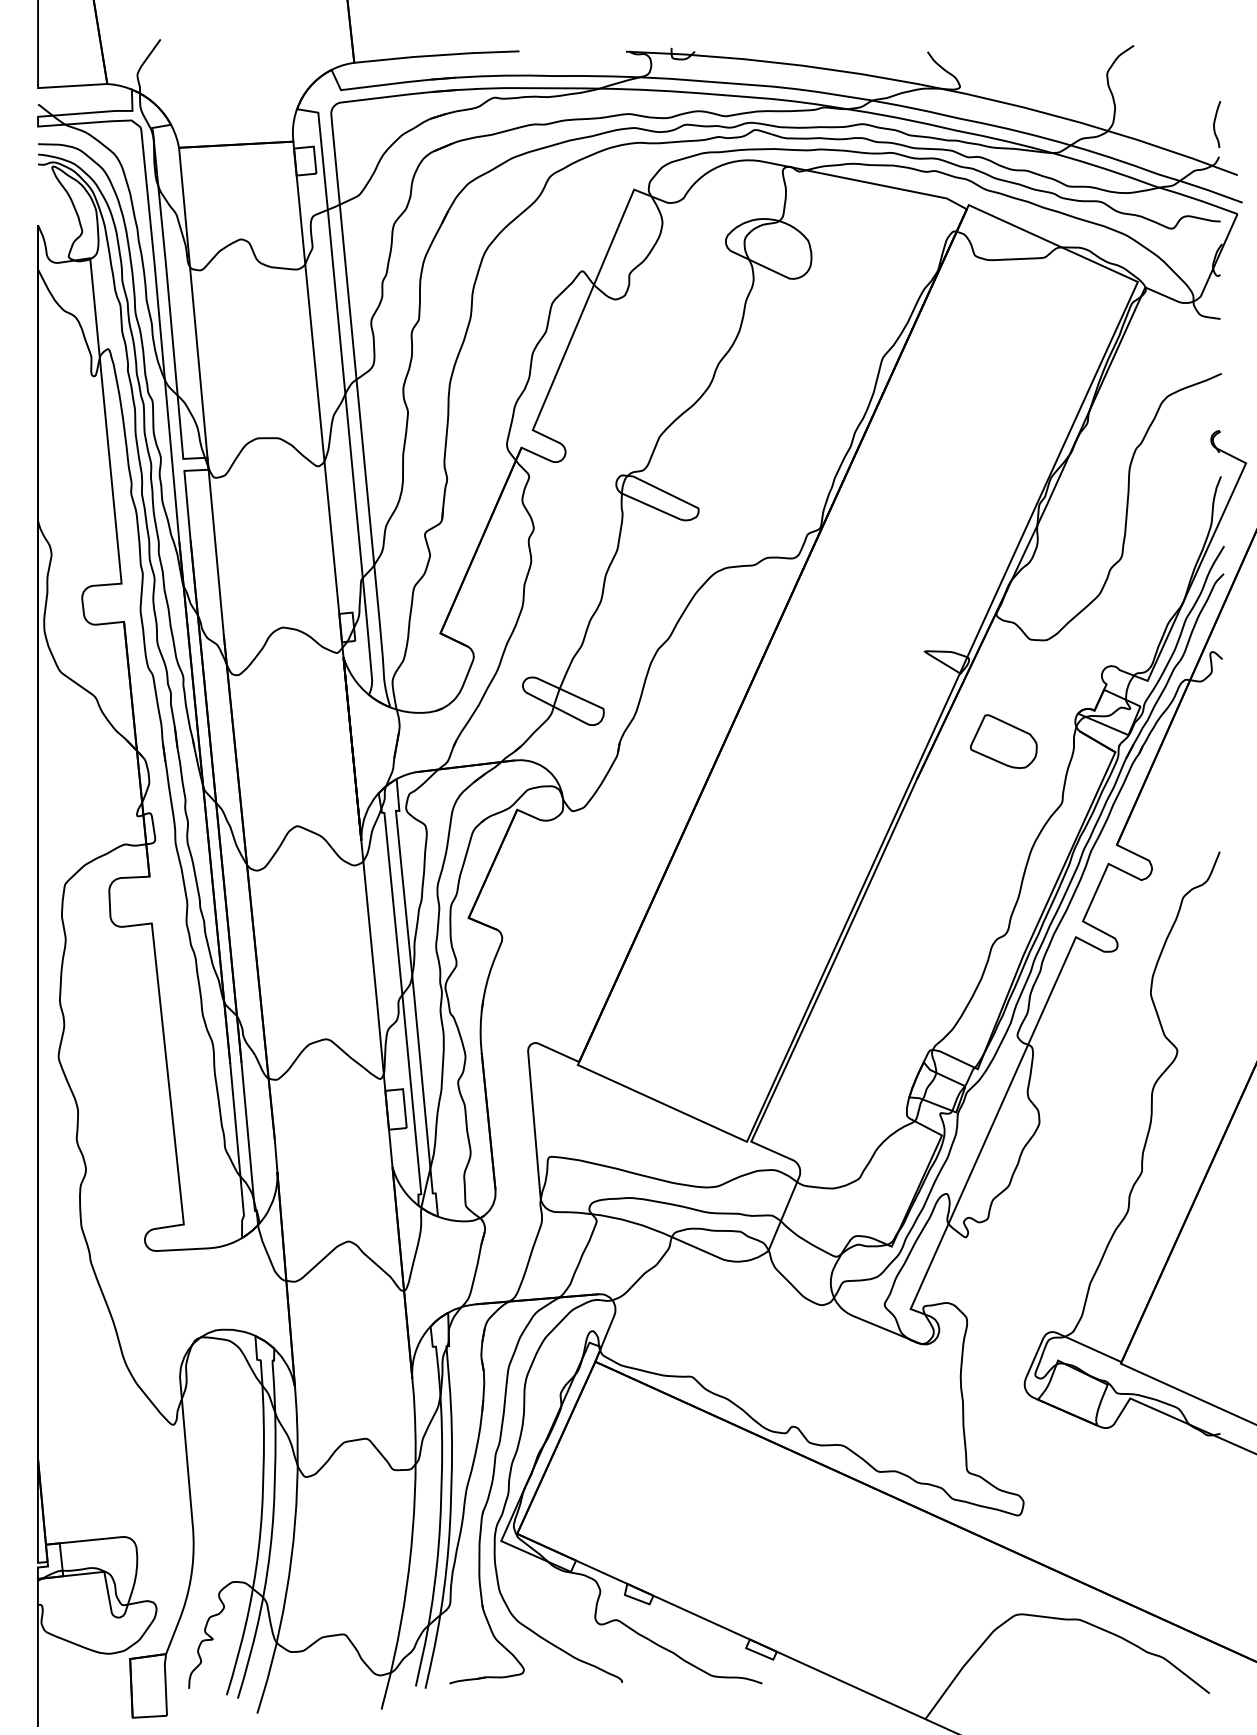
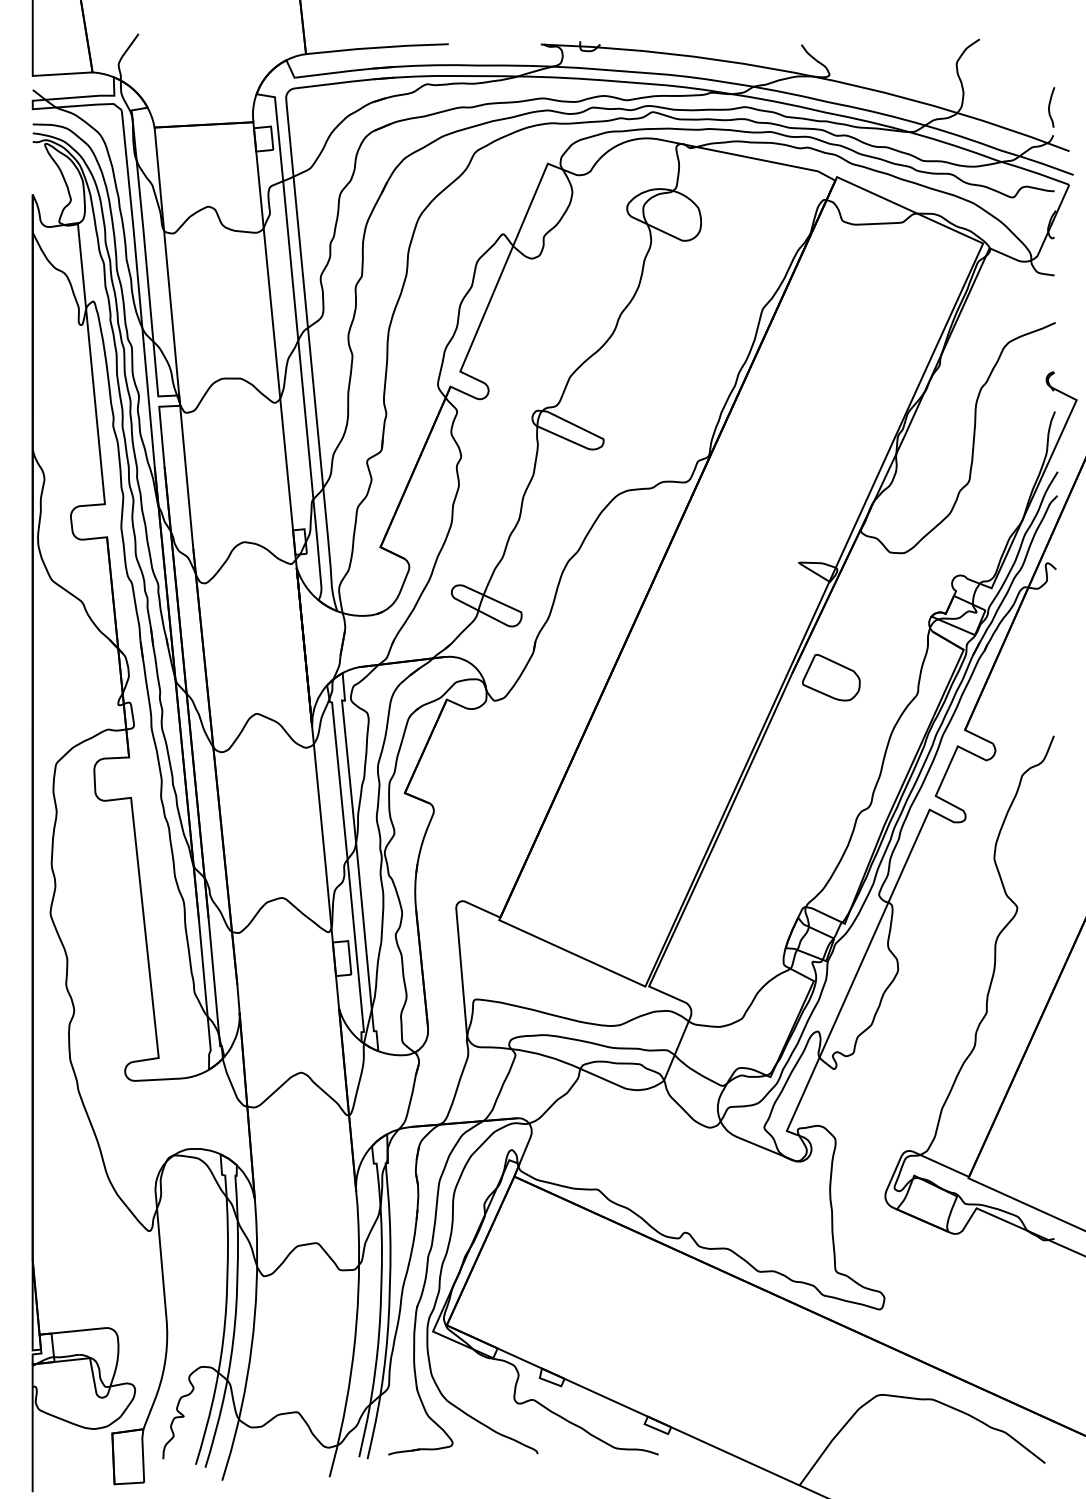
part: (1004, 741) -> (831, 677), moved

